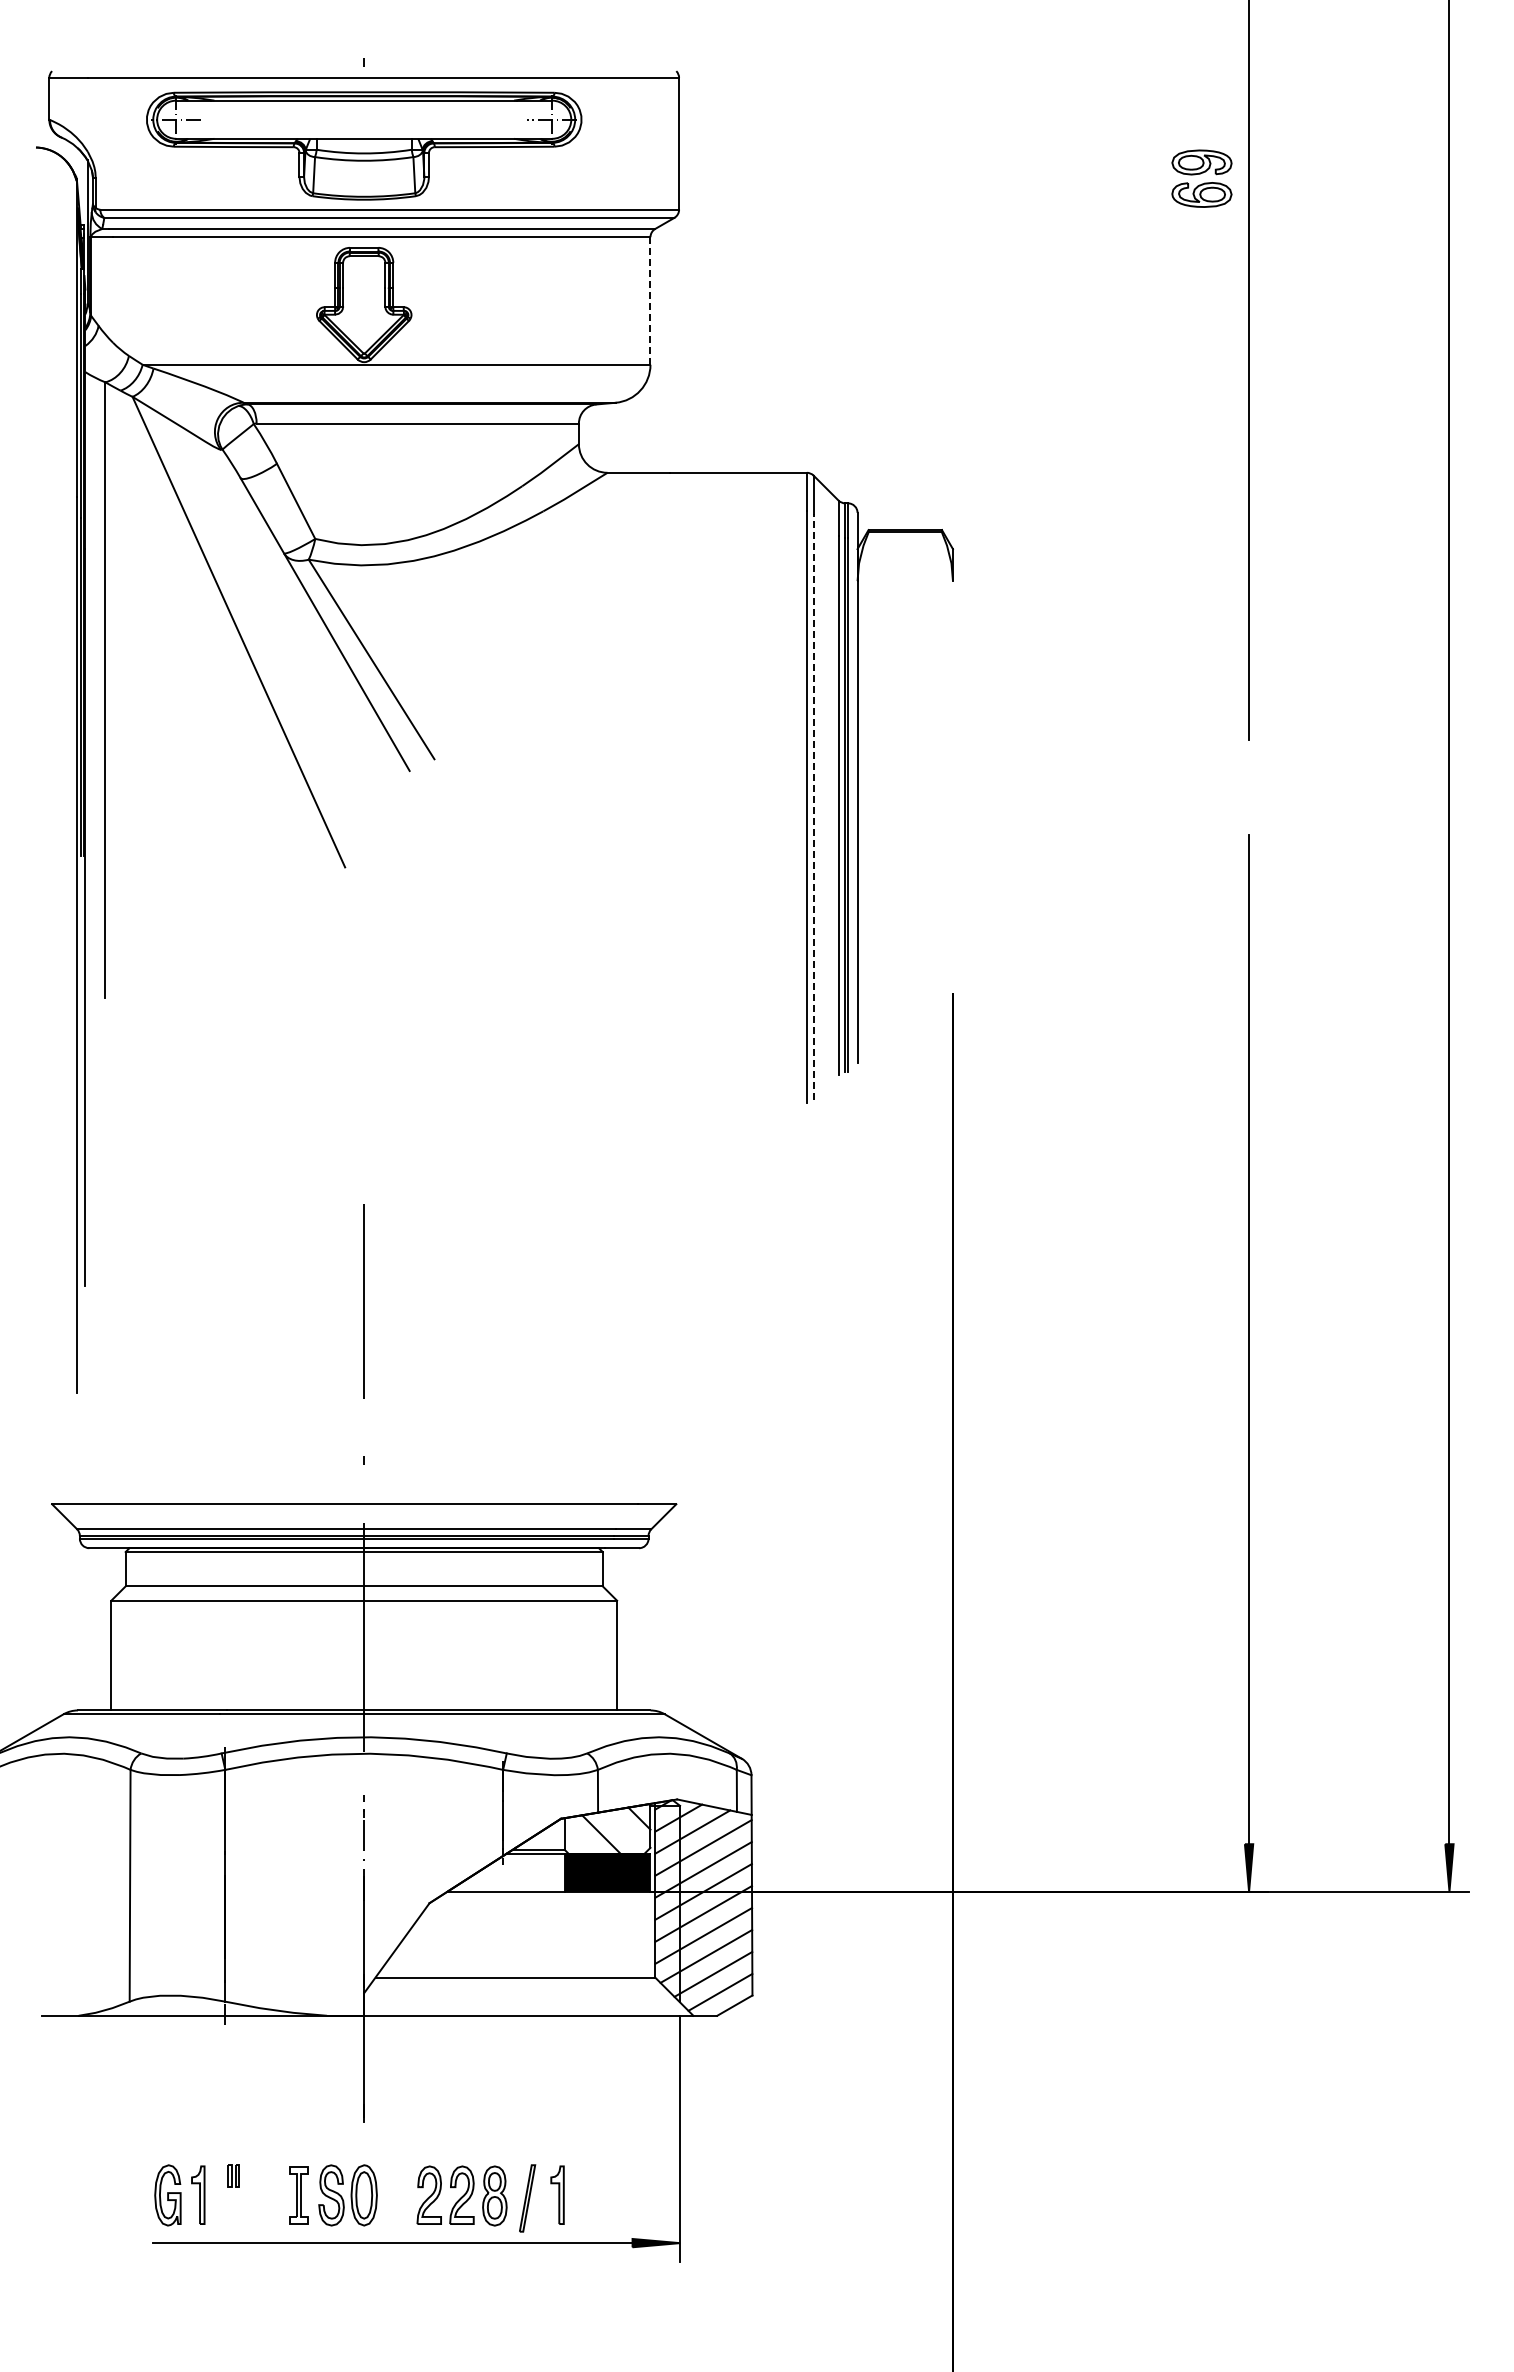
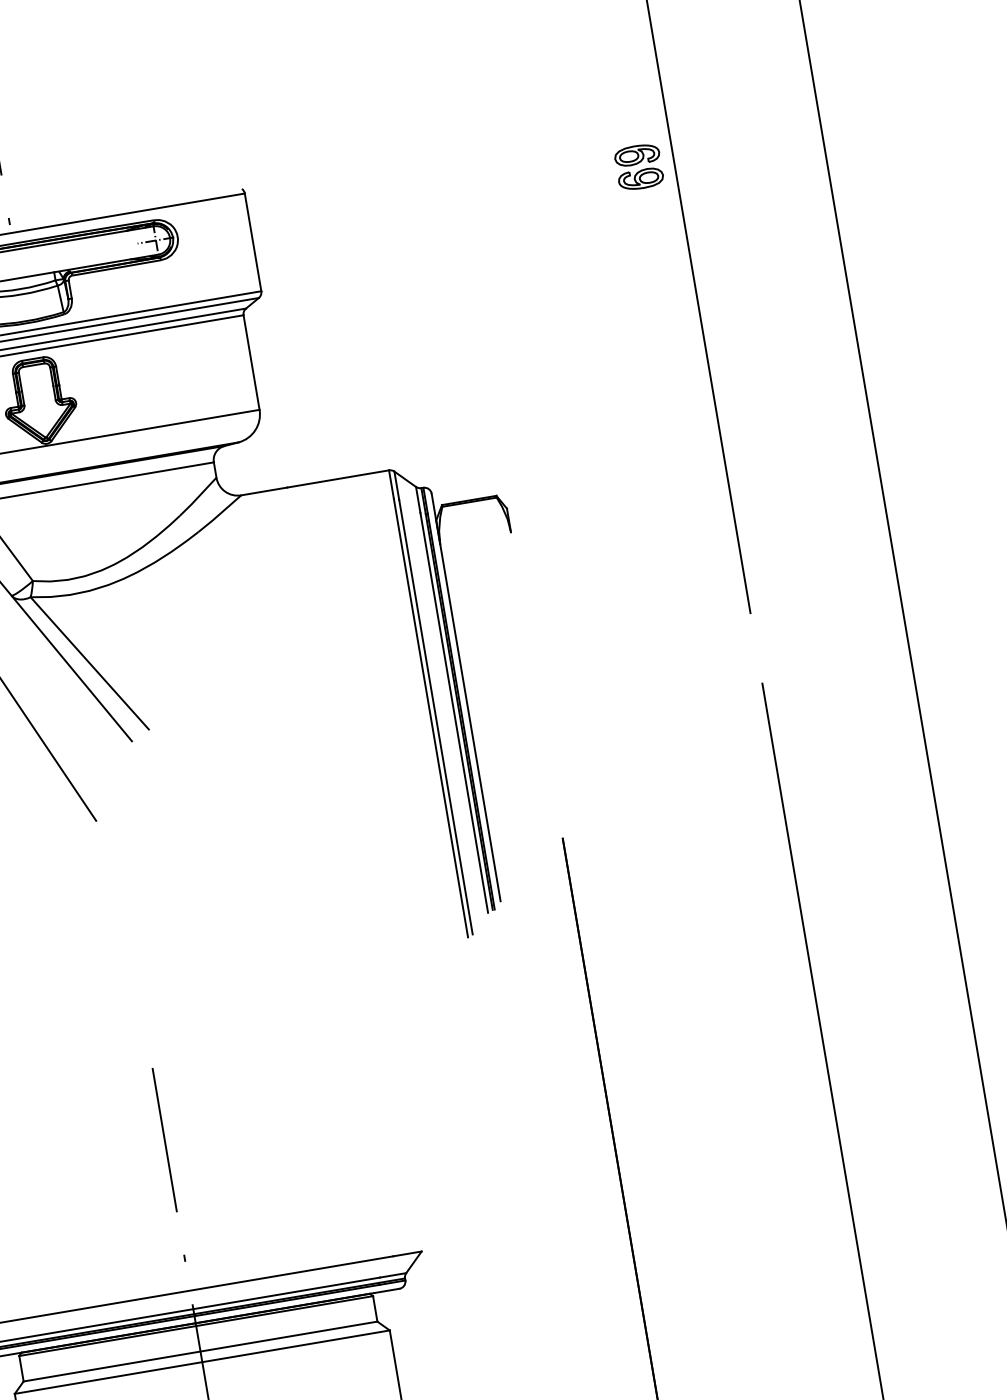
part: (1201, 178) -> (638, 167), moved
line: (650, 300) -> (251, 362), dashed -> solid
line: (813, 806) -> (435, 716), dashed -> solid

